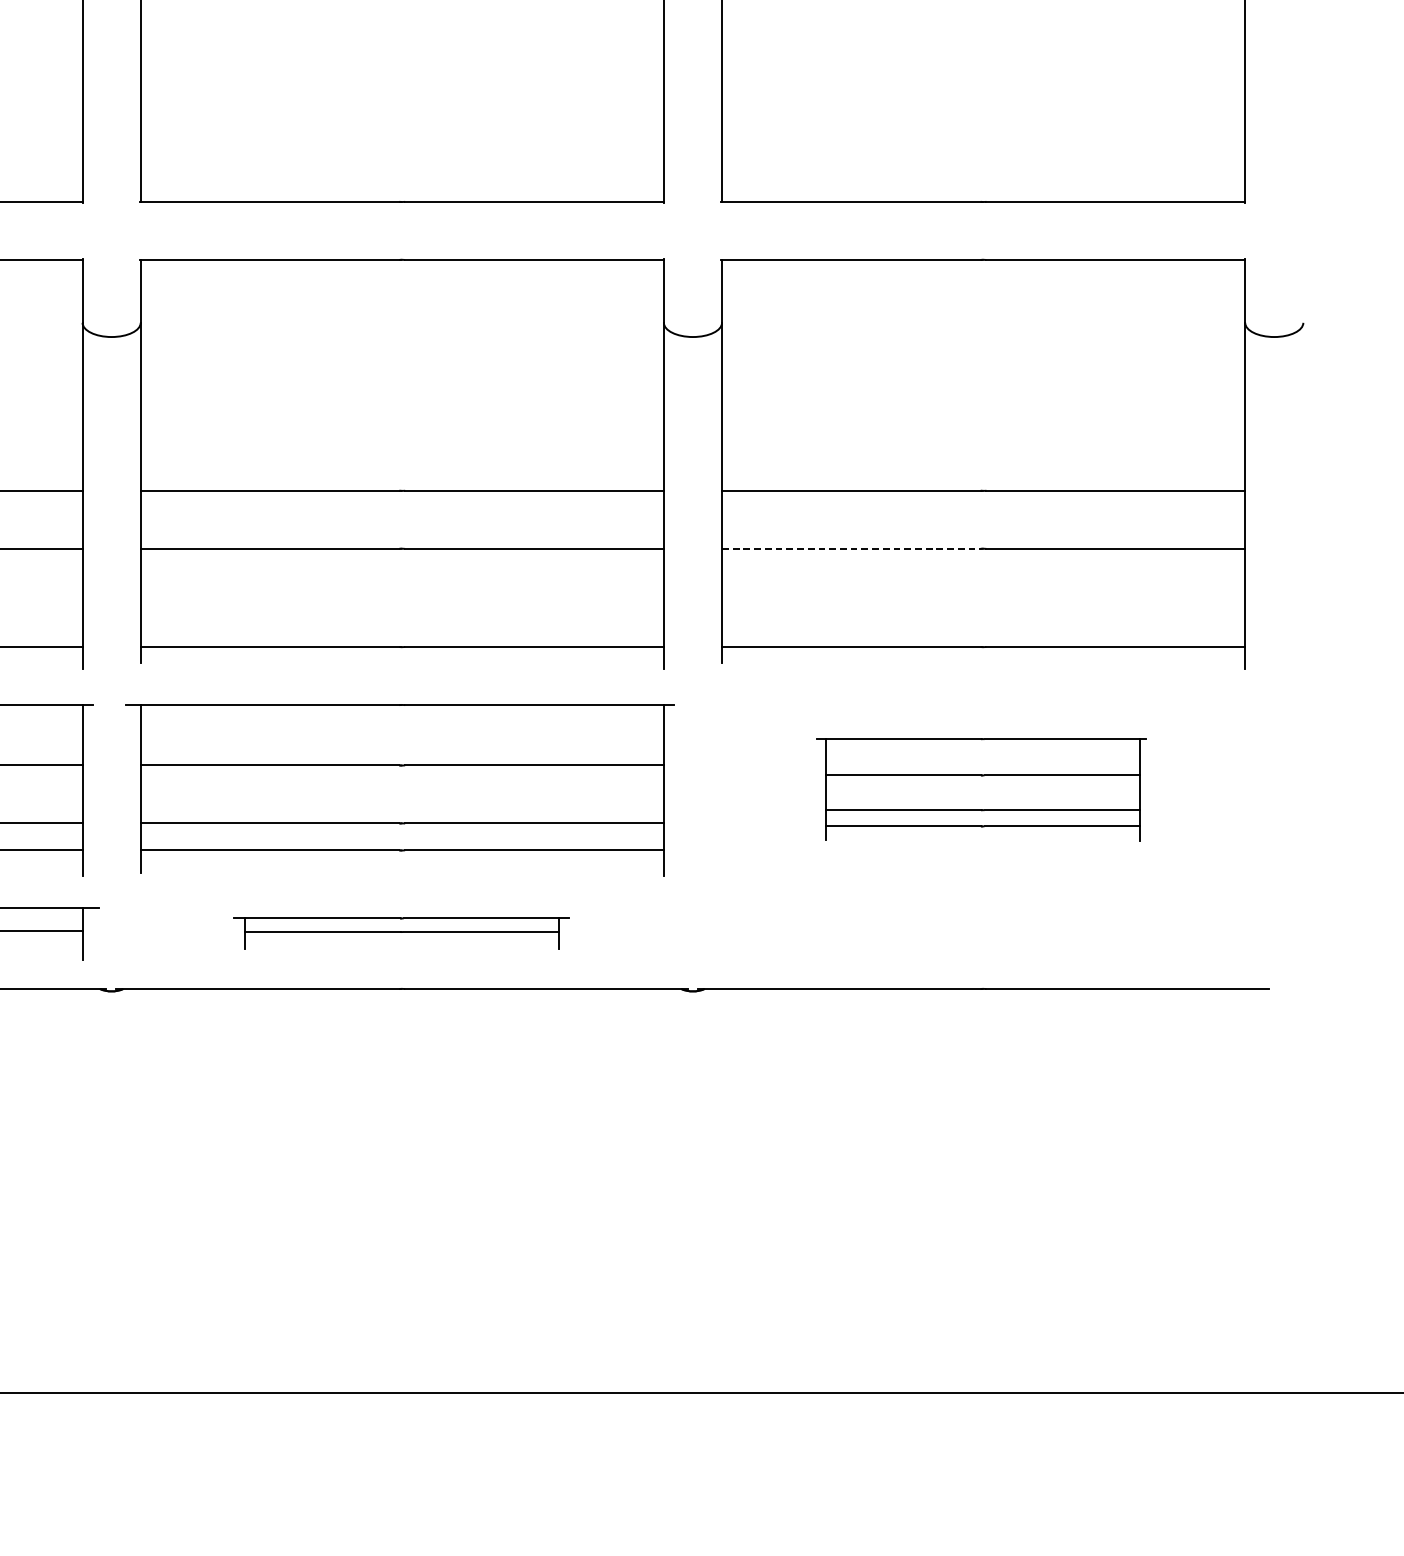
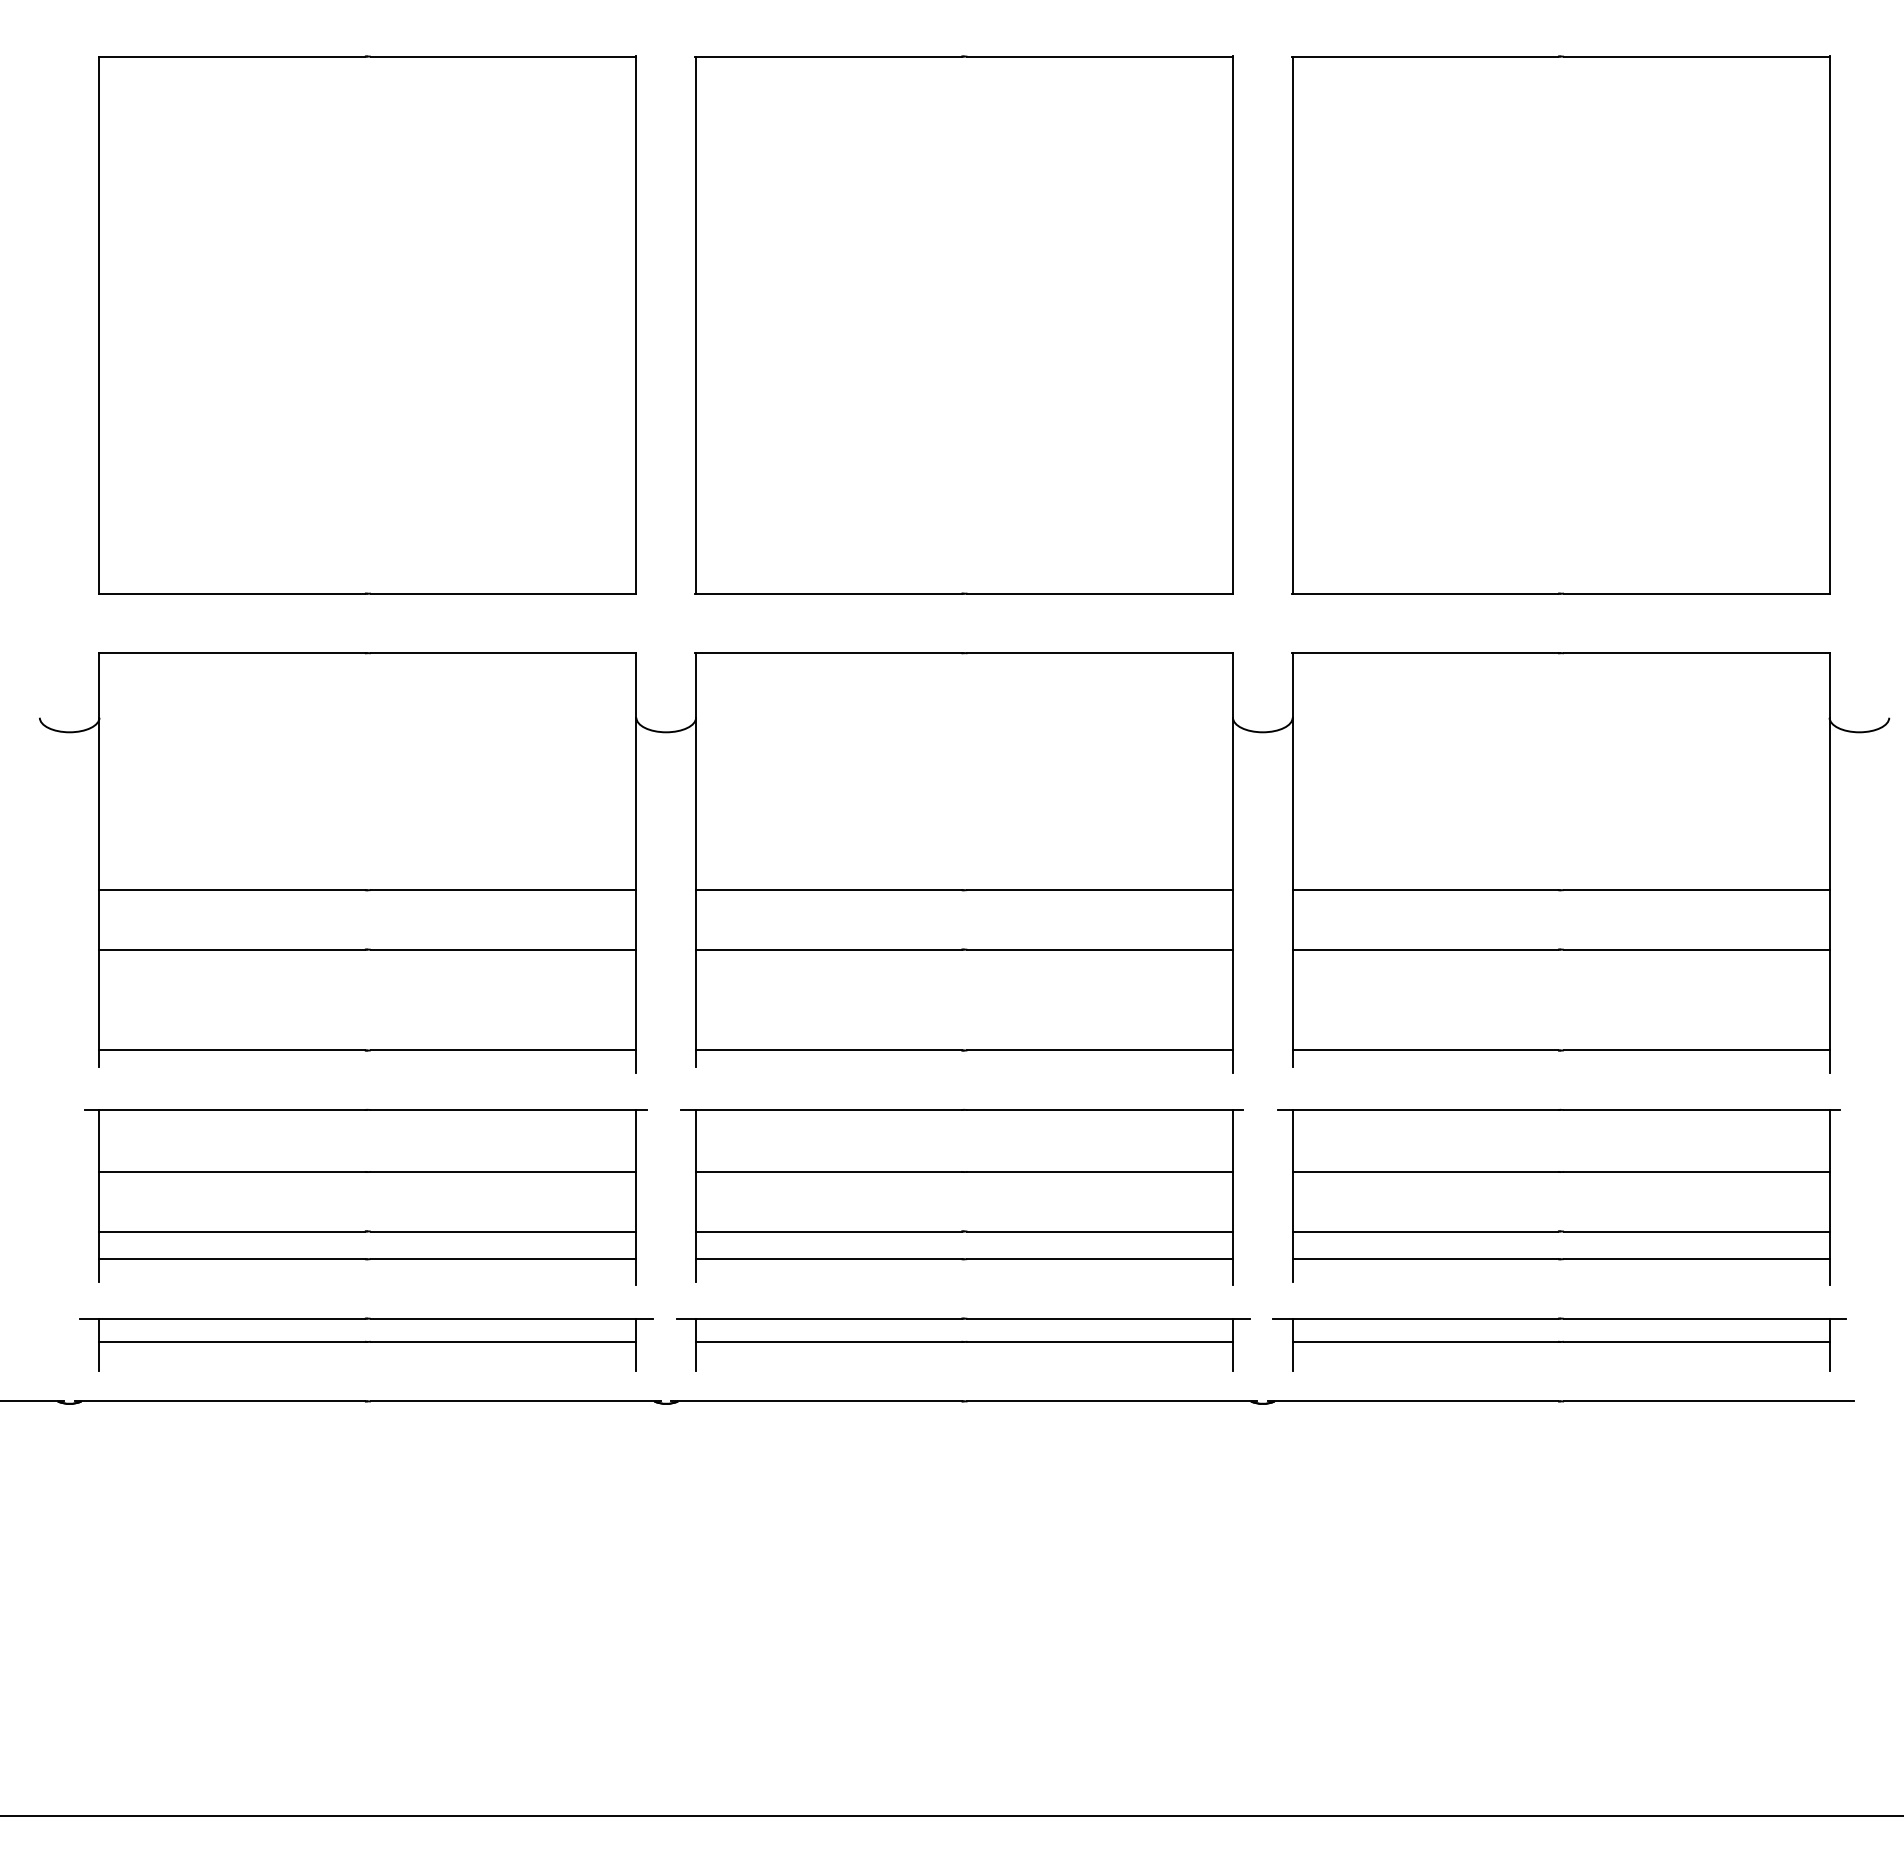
line: (851, 548) -> (1425, 949), dashed -> solid
part: (981, 790) -> (1558, 1197), size x1.67
part: (401, 933) -> (963, 1344), size x1.67
part: (982, 933) -> (1559, 1344), added

